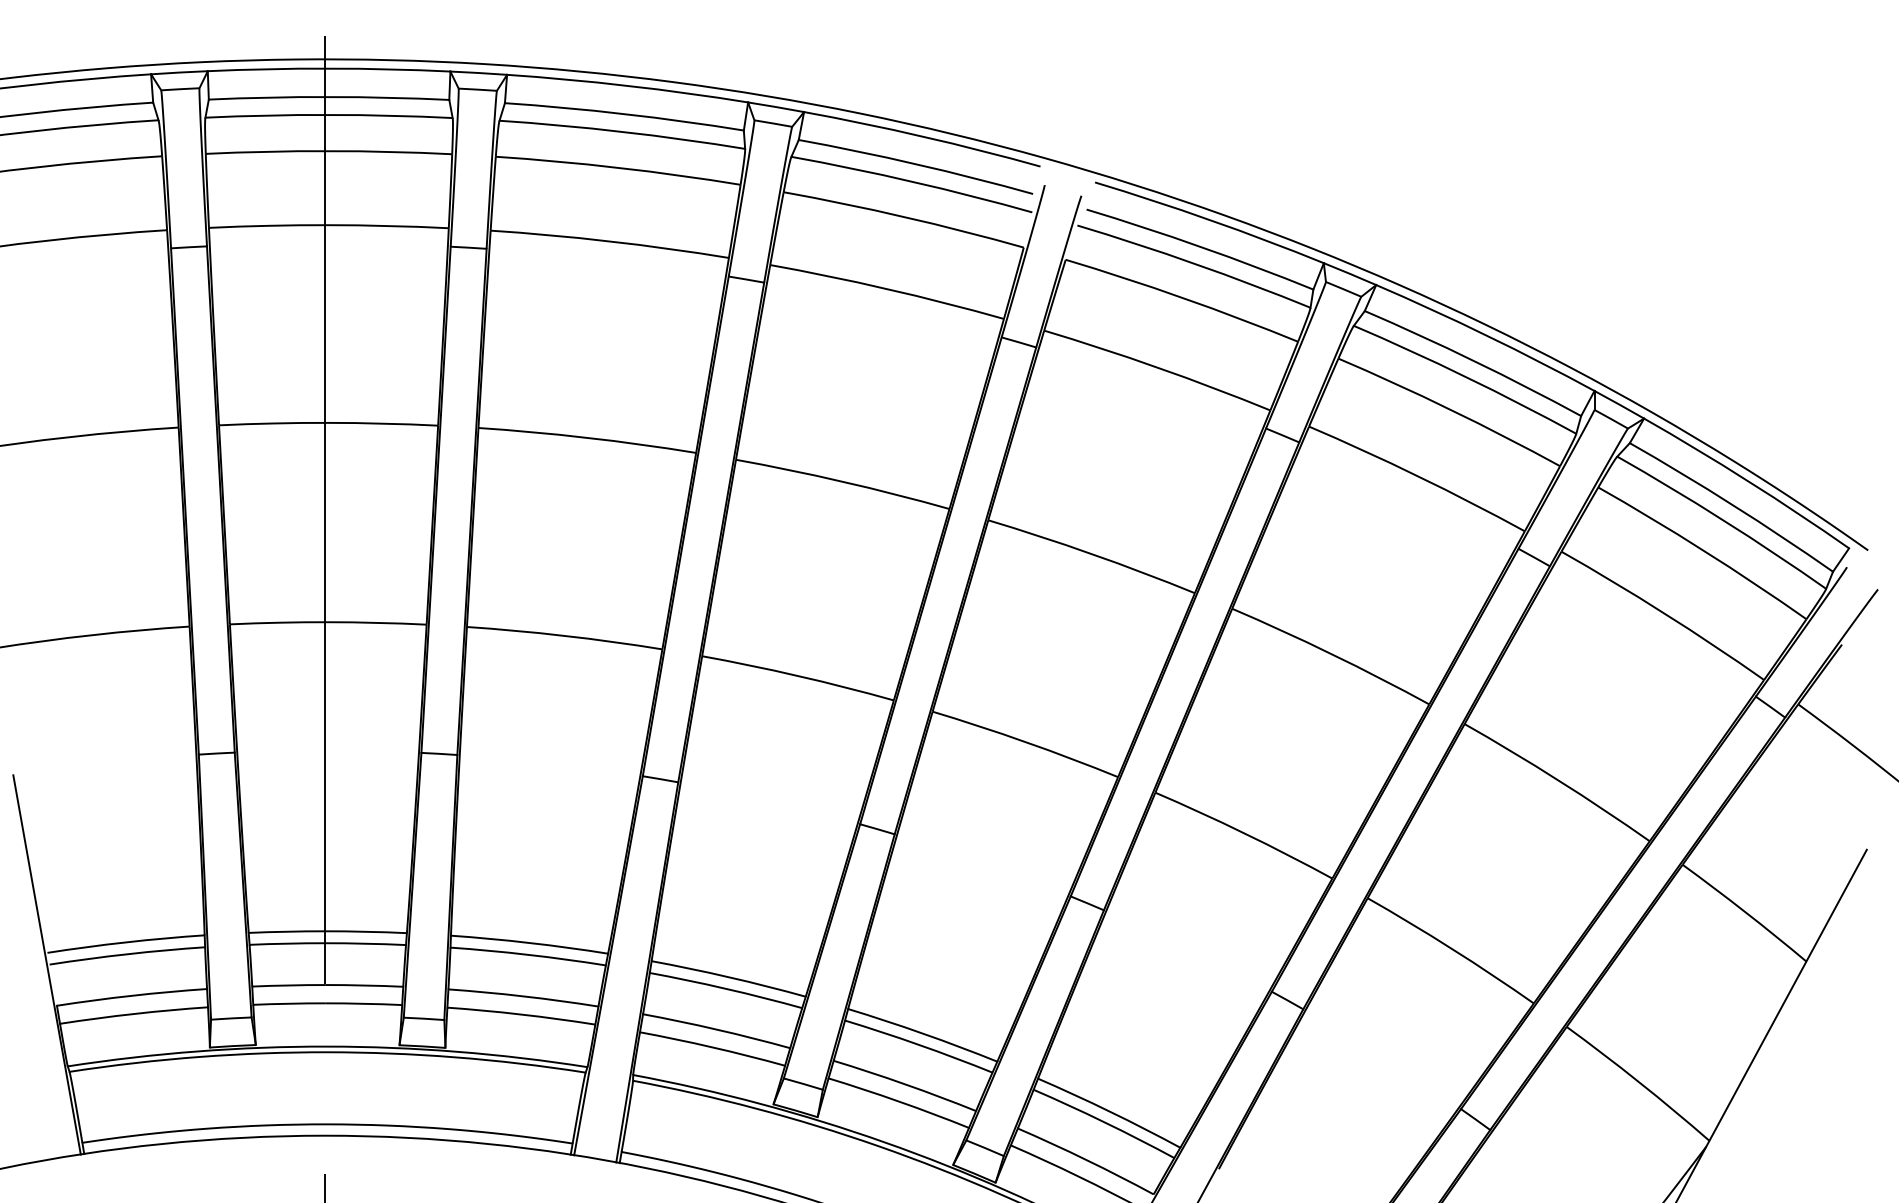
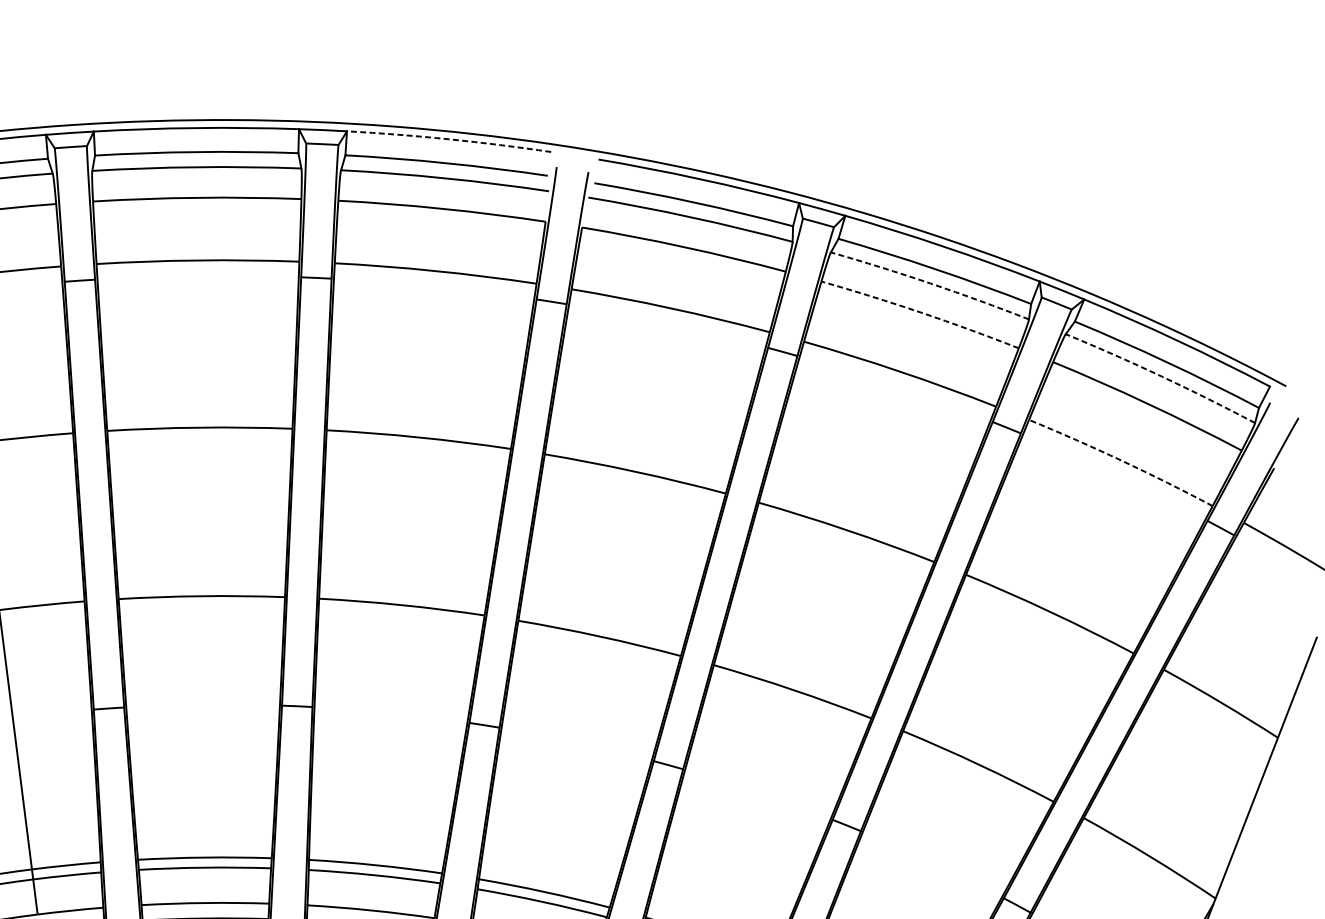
arc: (922, 136) -> (448, 139), solid -> dashed
arc: (1466, 377) -> (930, 283), solid -> dashed
arc: (1450, 409) -> (920, 312), solid -> dashed
arc: (1723, 520) -> (1161, 376), solid -> dashed
arc: (1664, 613) -> (1122, 460), solid -> dashed

